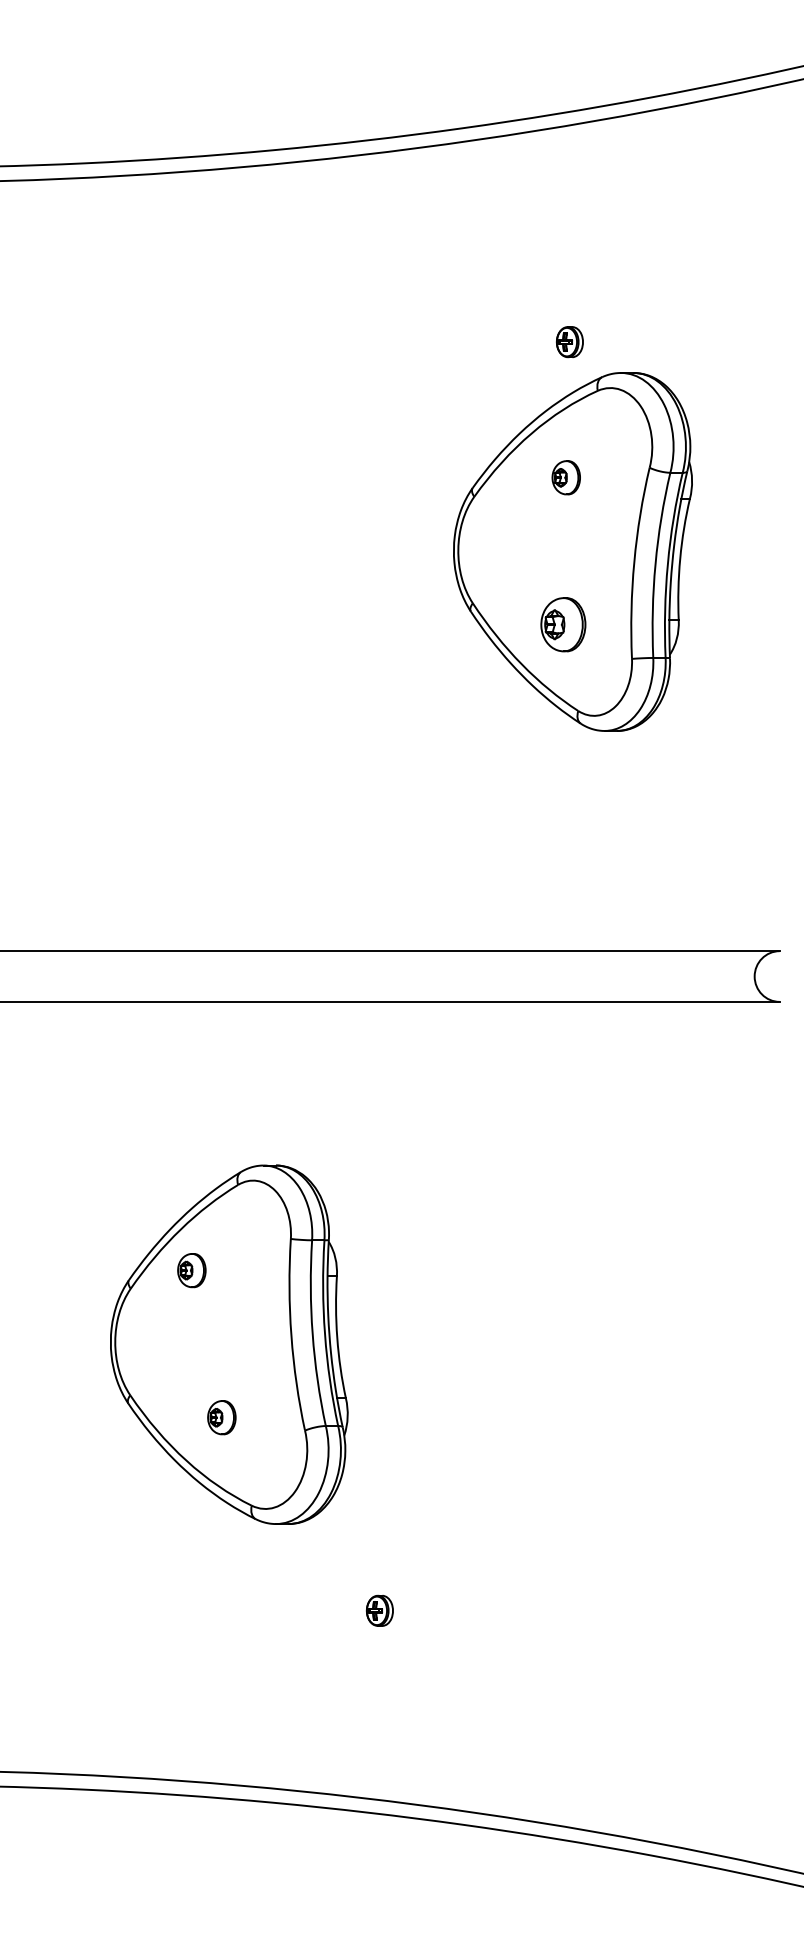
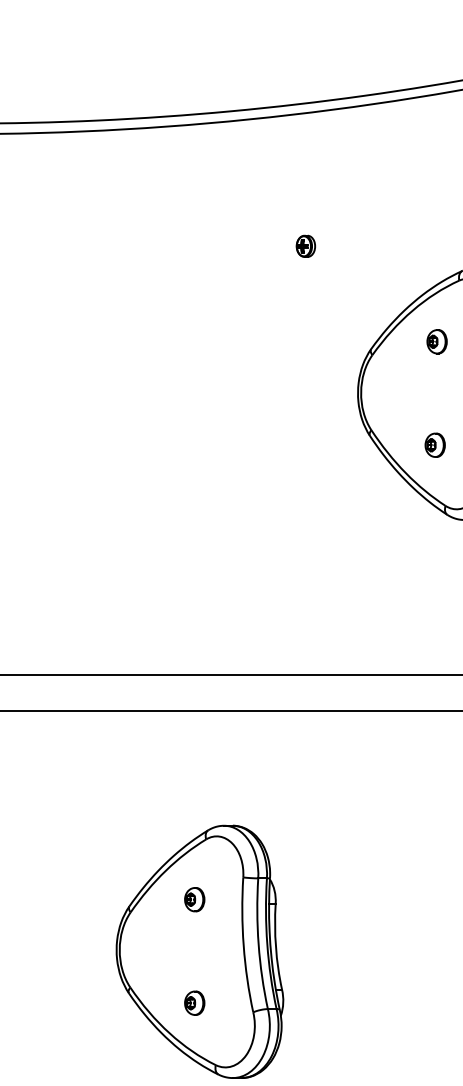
part: (569, 342) -> (305, 246), moved
part: (563, 624) -> (435, 445), size x0.62
part: (191, 1270) -> (194, 899), moved

